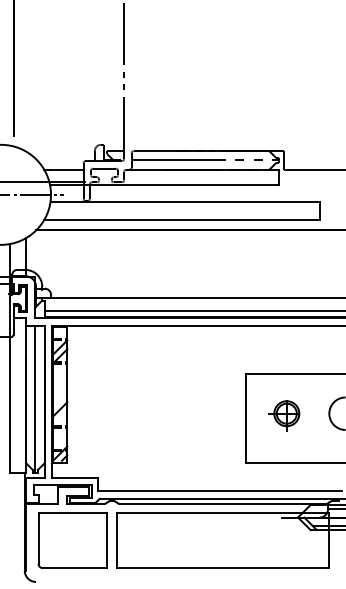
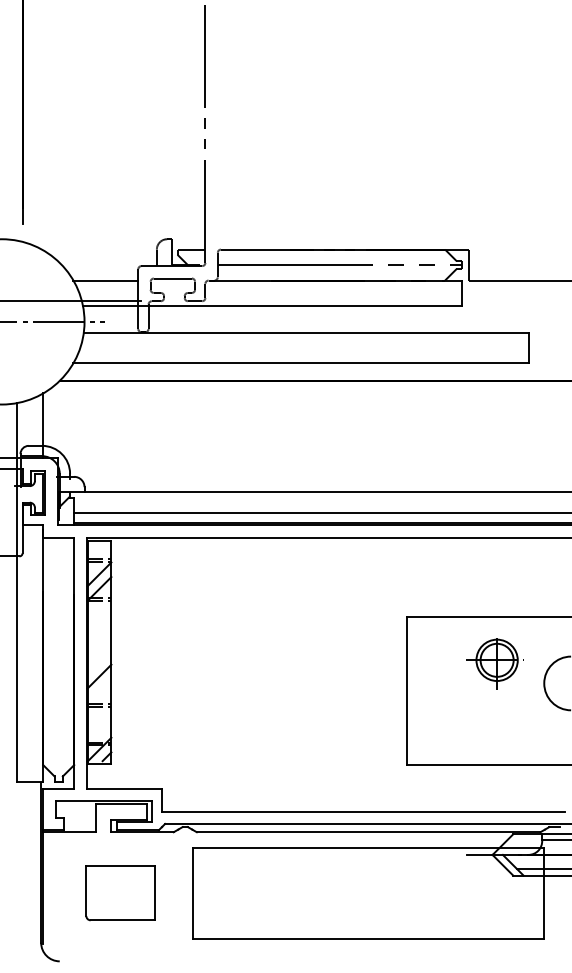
line: (35, 399) -> (58, 659), removed
part: (284, 415) -> (493, 663), moved
part: (72, 540) -> (119, 892), size x0.6

